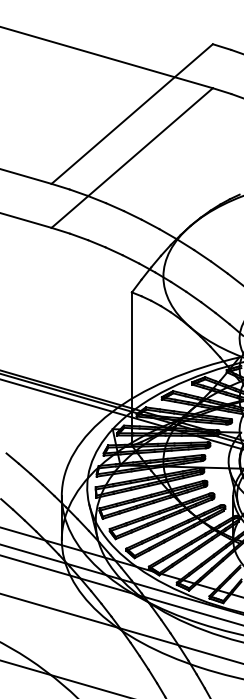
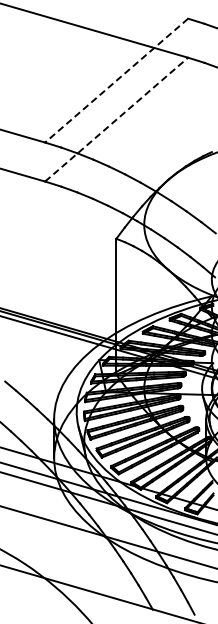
line: (132, 113) -> (116, 80), solid -> dashed
line: (132, 157) -> (116, 119), solid -> dashed

